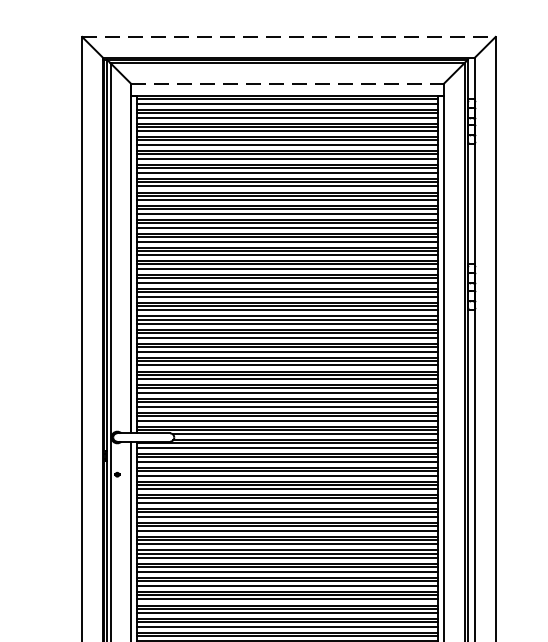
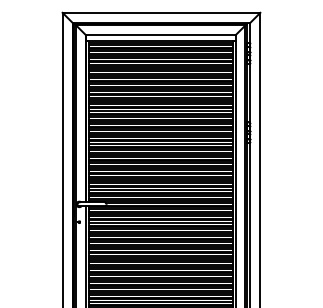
line: (288, 36) -> (161, 12), dashed -> solid
line: (286, 84) -> (160, 35), dashed -> solid

